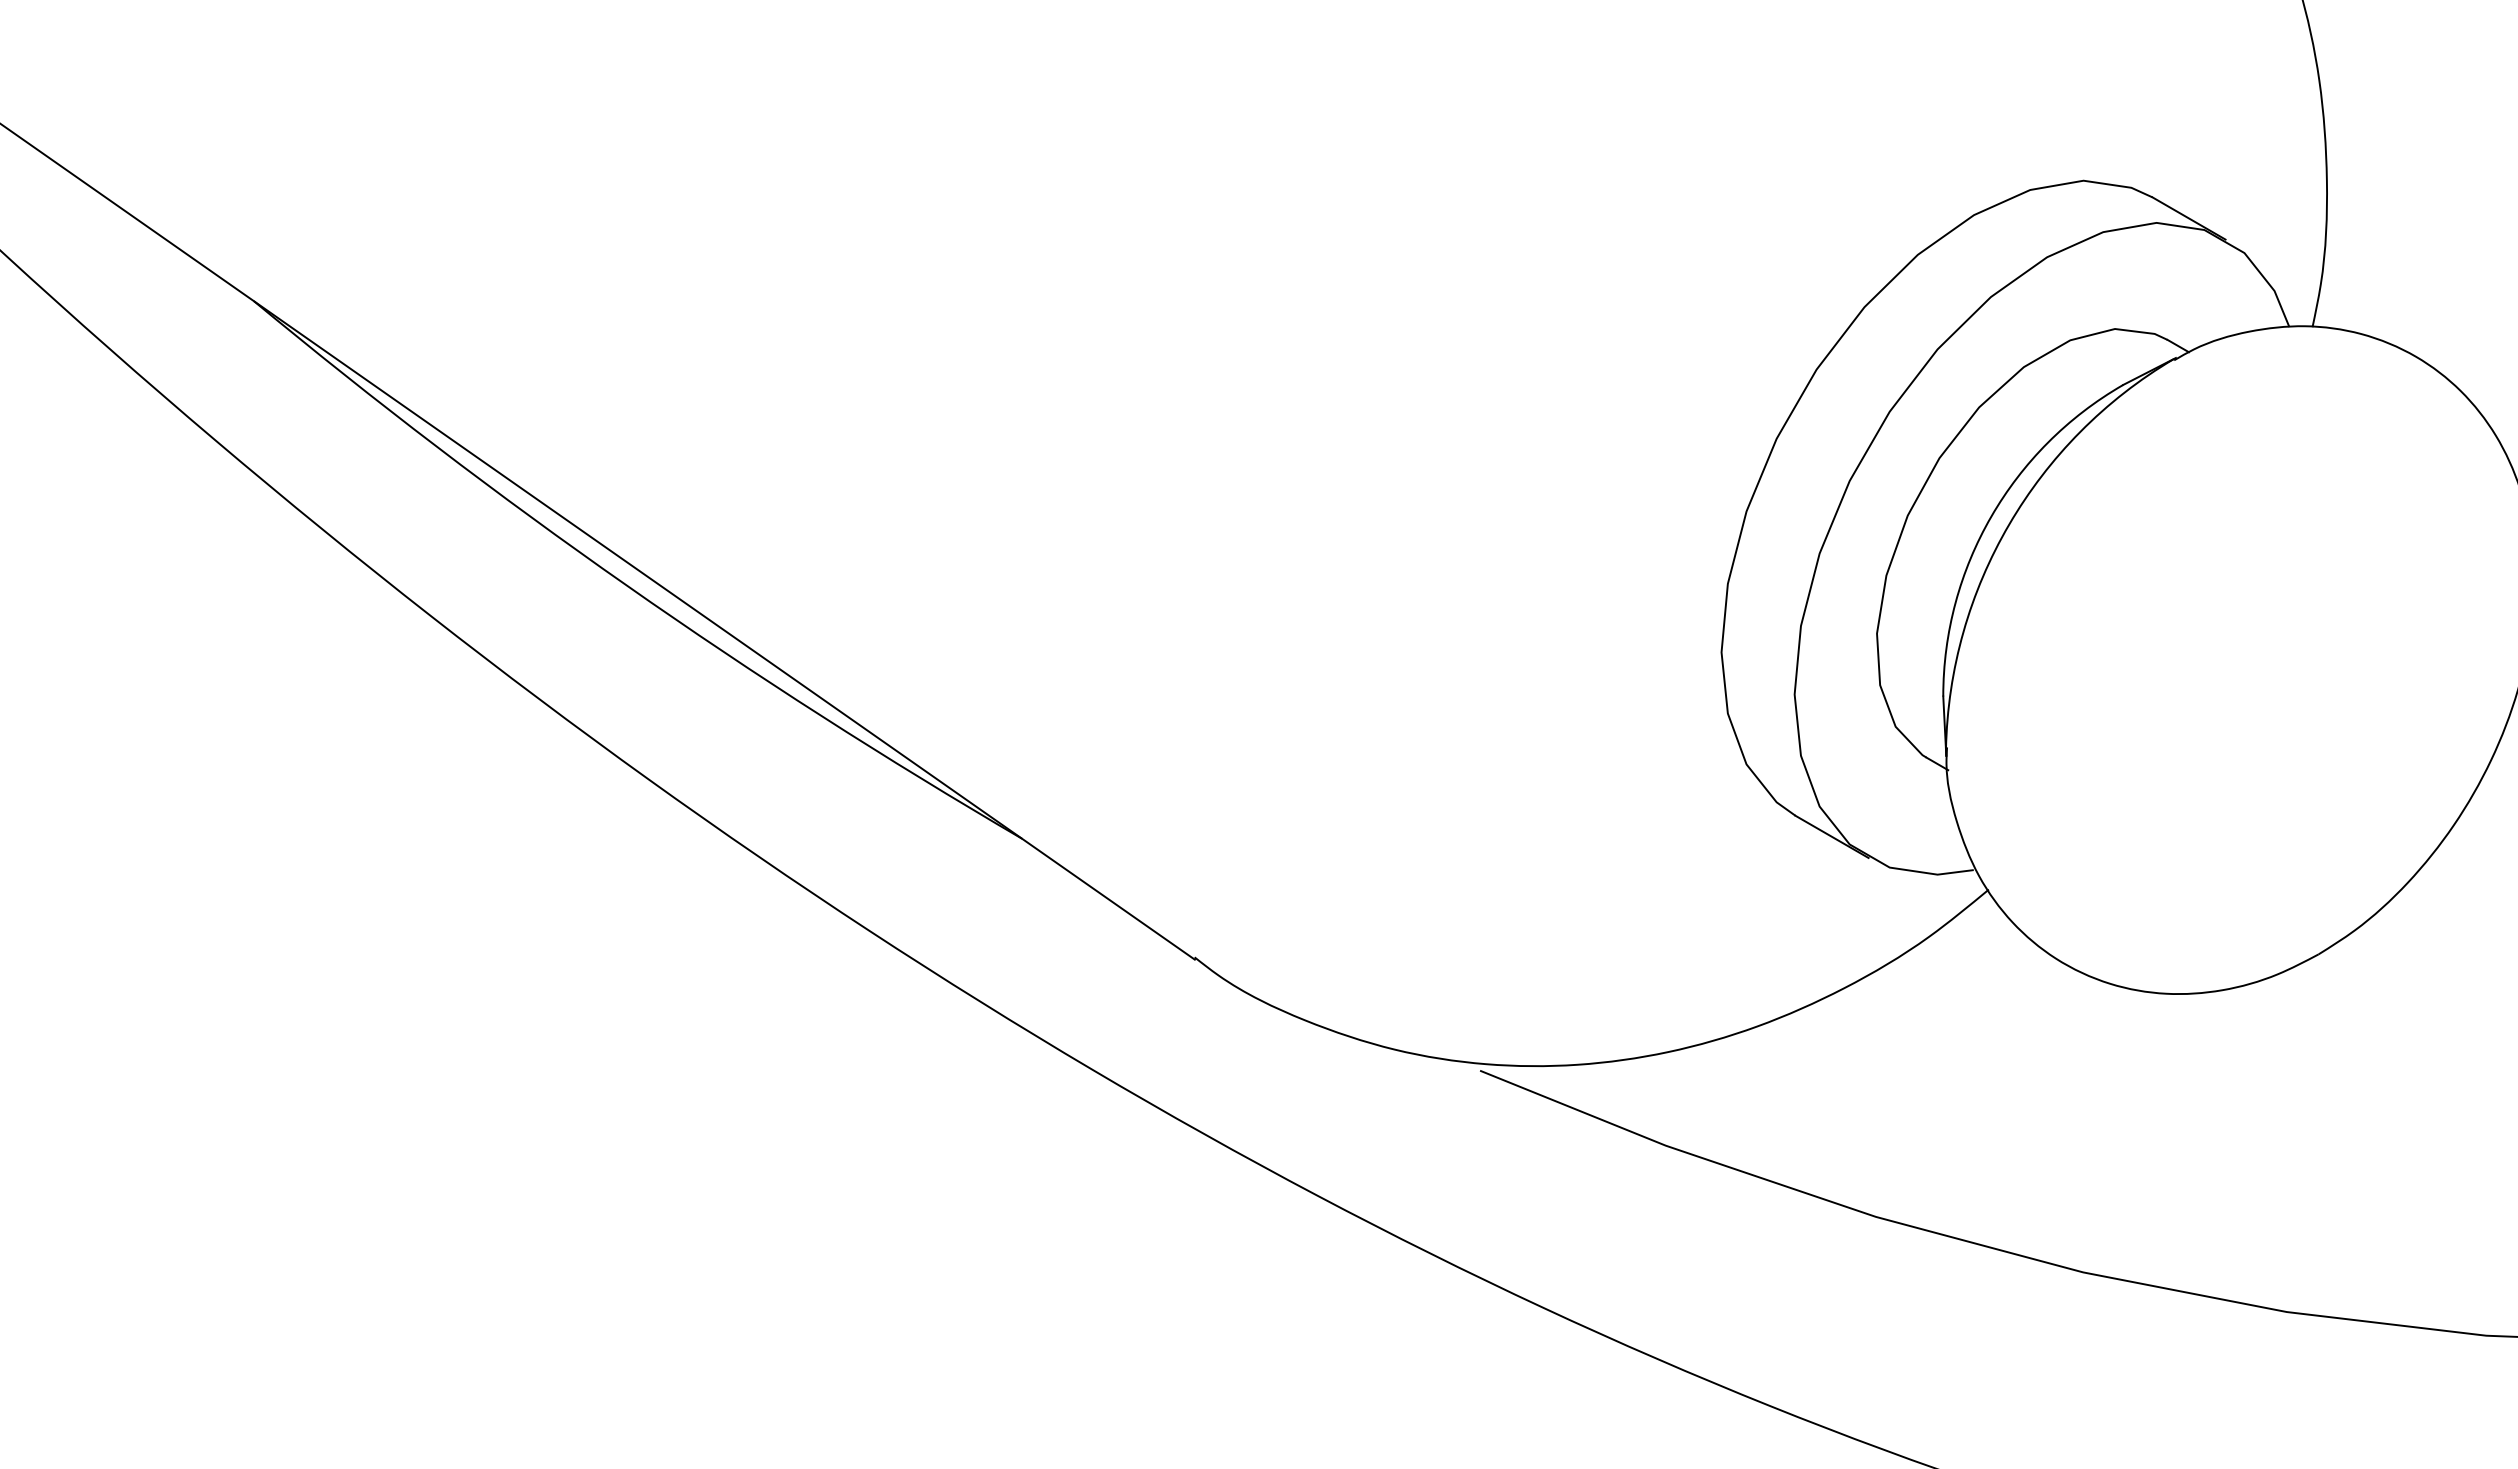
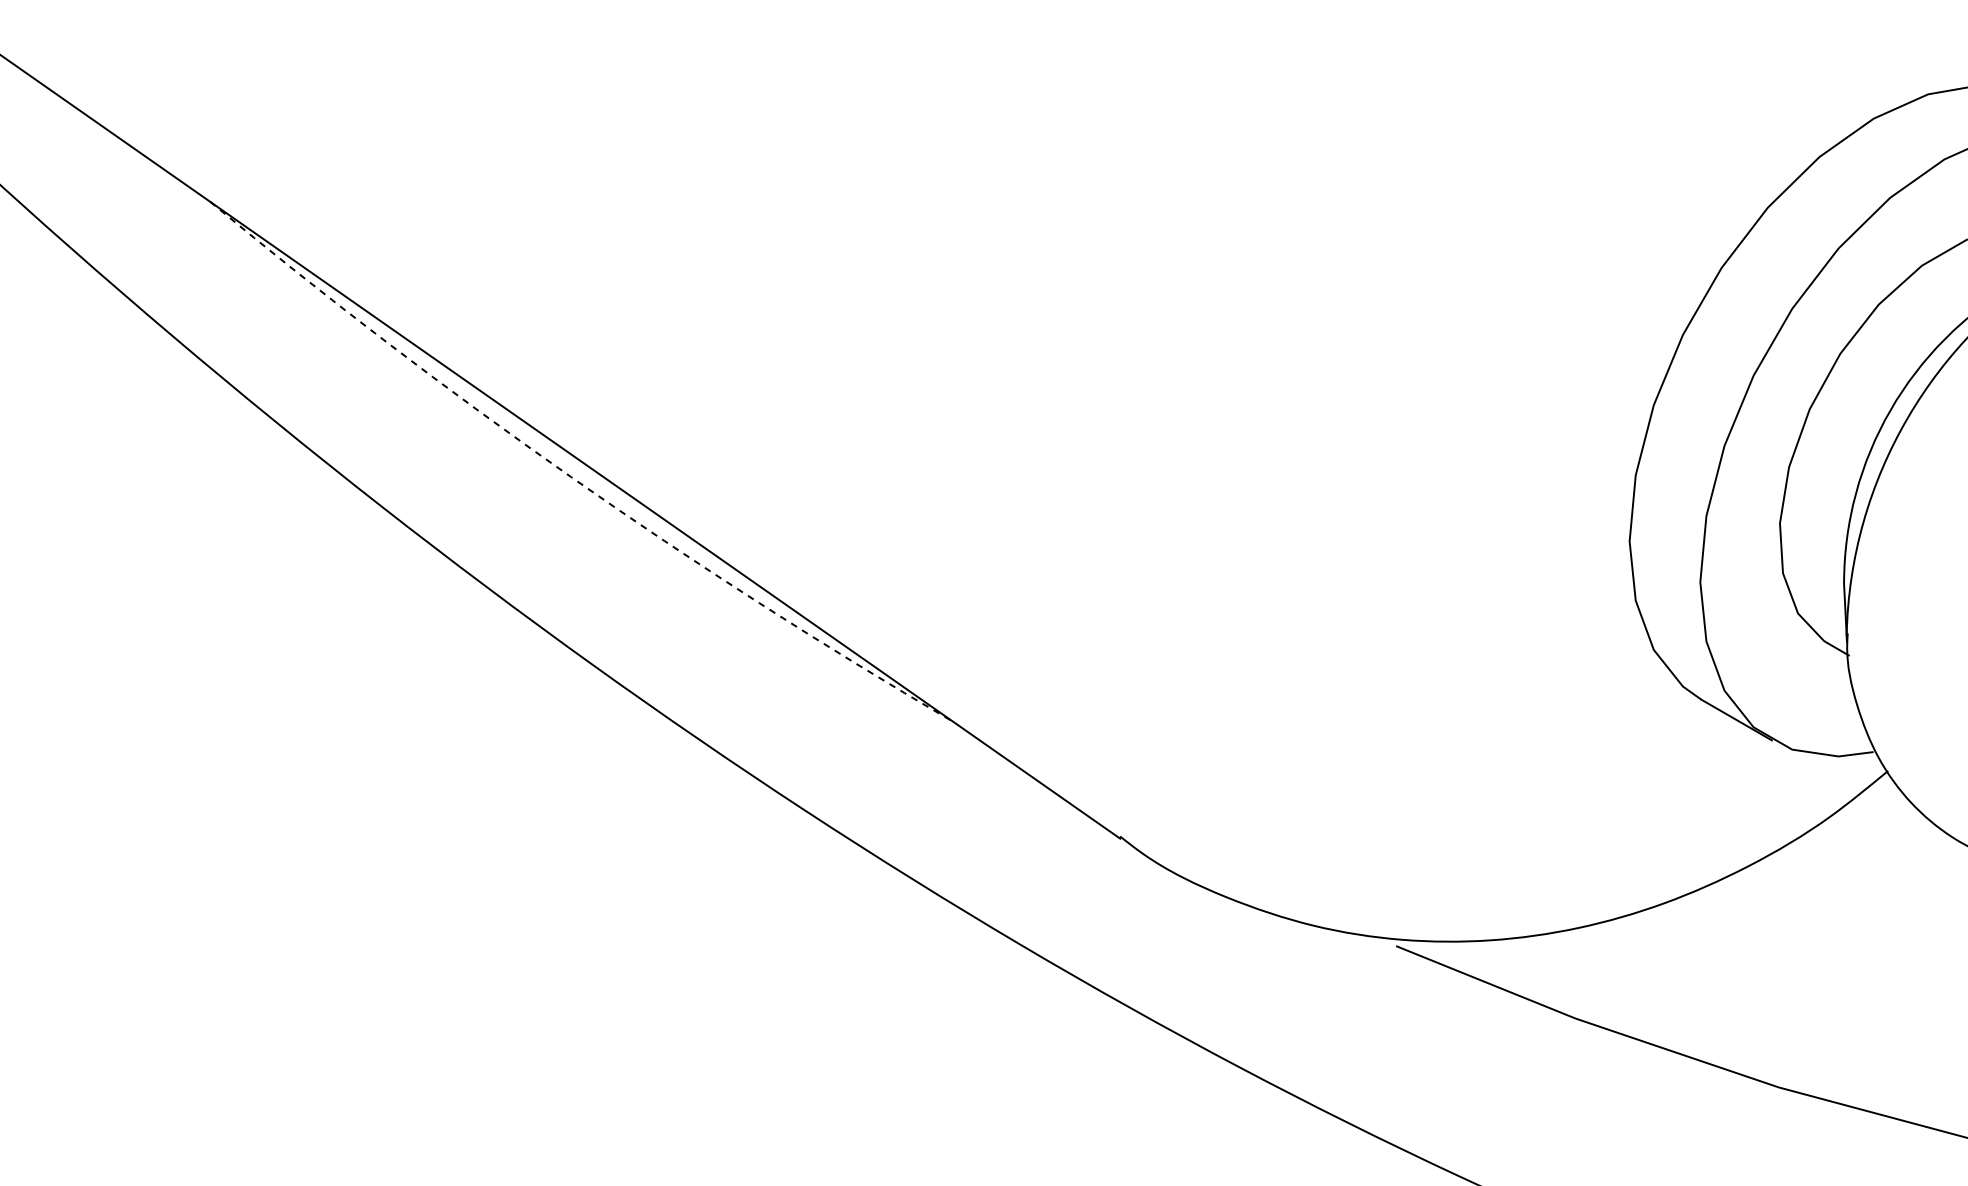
arc: (626, 585) -> (570, 476), solid -> dashed

